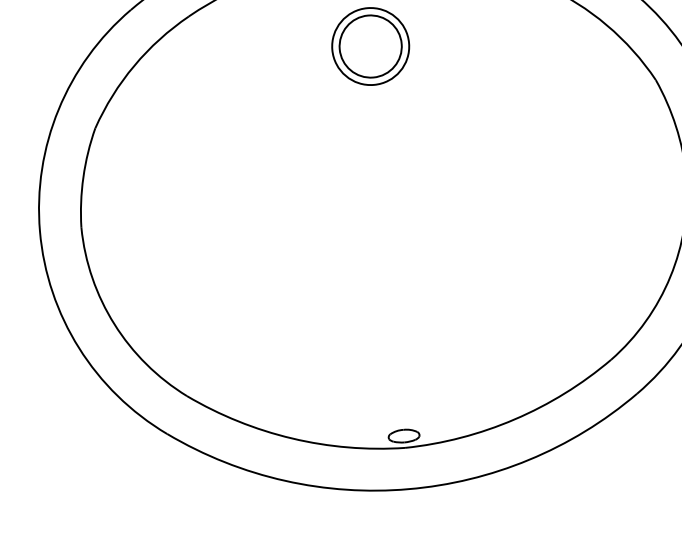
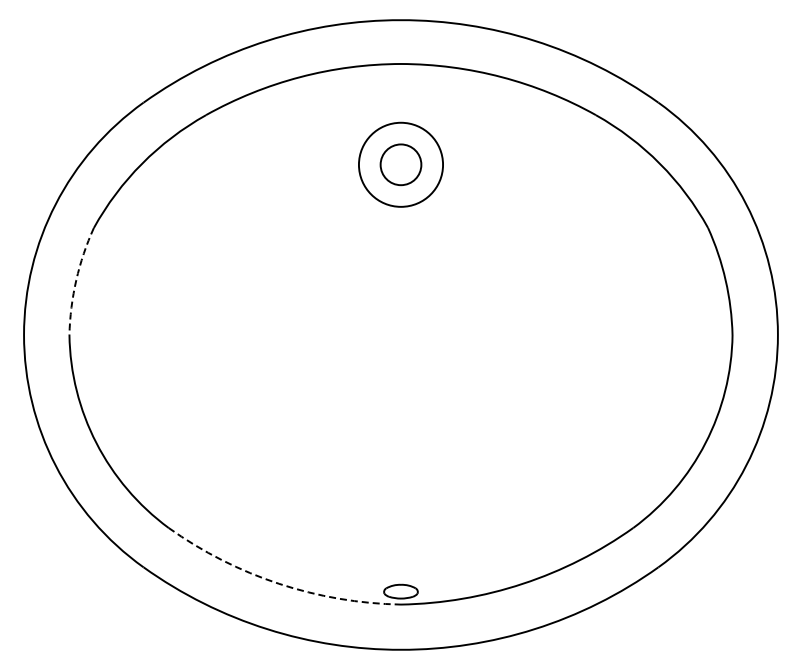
circle: (370, 46) -> (400, 164), size x0.6
arc: (83, 177) -> (76, 280), solid -> dashed
arc: (292, 438) -> (279, 583), solid -> dashed

